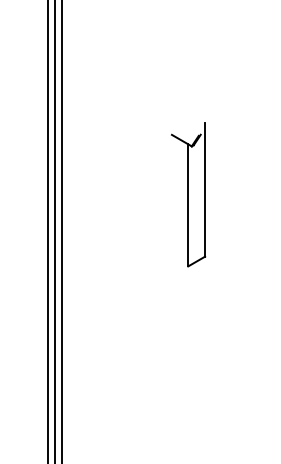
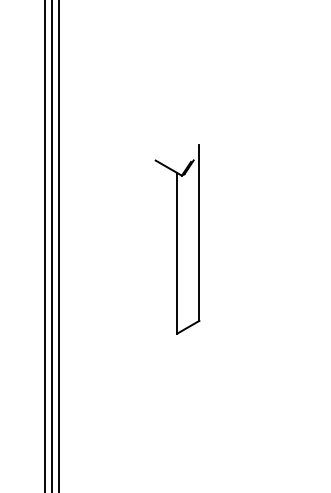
part: (188, 194) -> (177, 239), size x1.4

